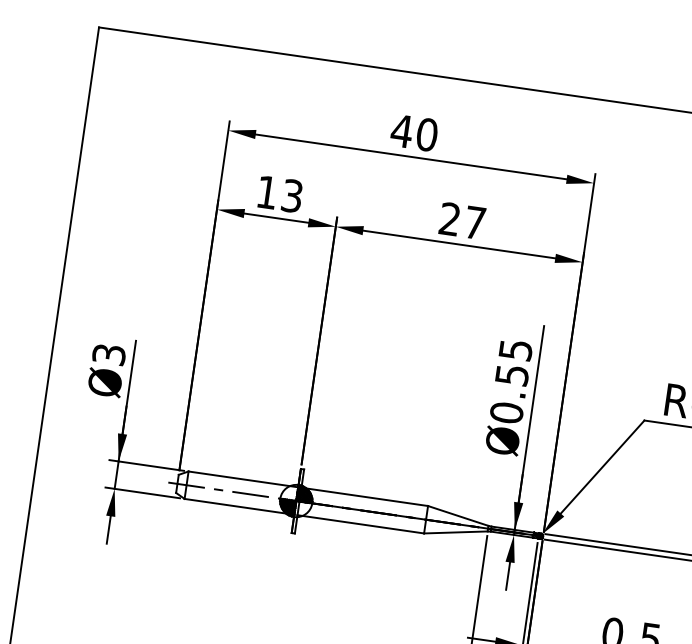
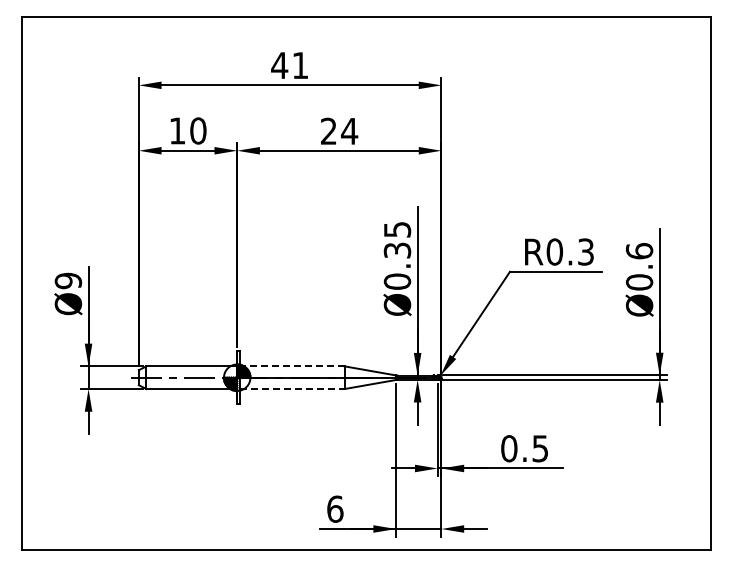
text: (427, 134) -> (300, 65), 40 -> 41
text: (292, 195) -> (198, 130), 13 -> 10
text: (474, 223) -> (349, 131), 27 -> 24
text: (108, 353) -> (67, 280), Ø3 -> Ø9
text: (511, 373) -> (396, 249), Ø0.55 -> Ø0.35
line: (363, 496) -> (291, 366), solid -> dashed
line: (361, 524) -> (292, 389), solid -> dashed

